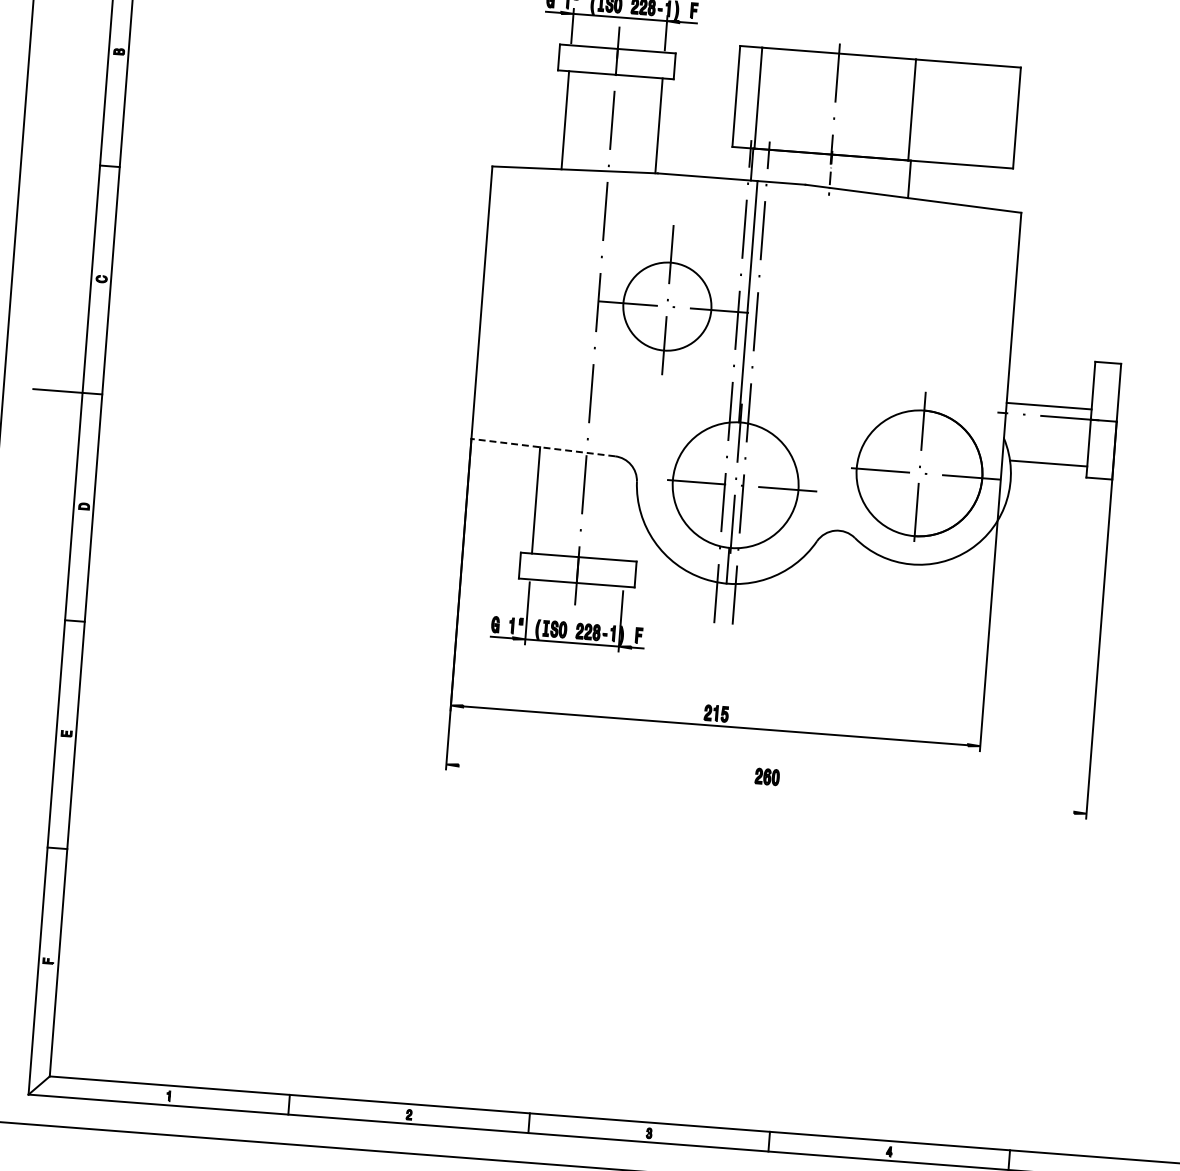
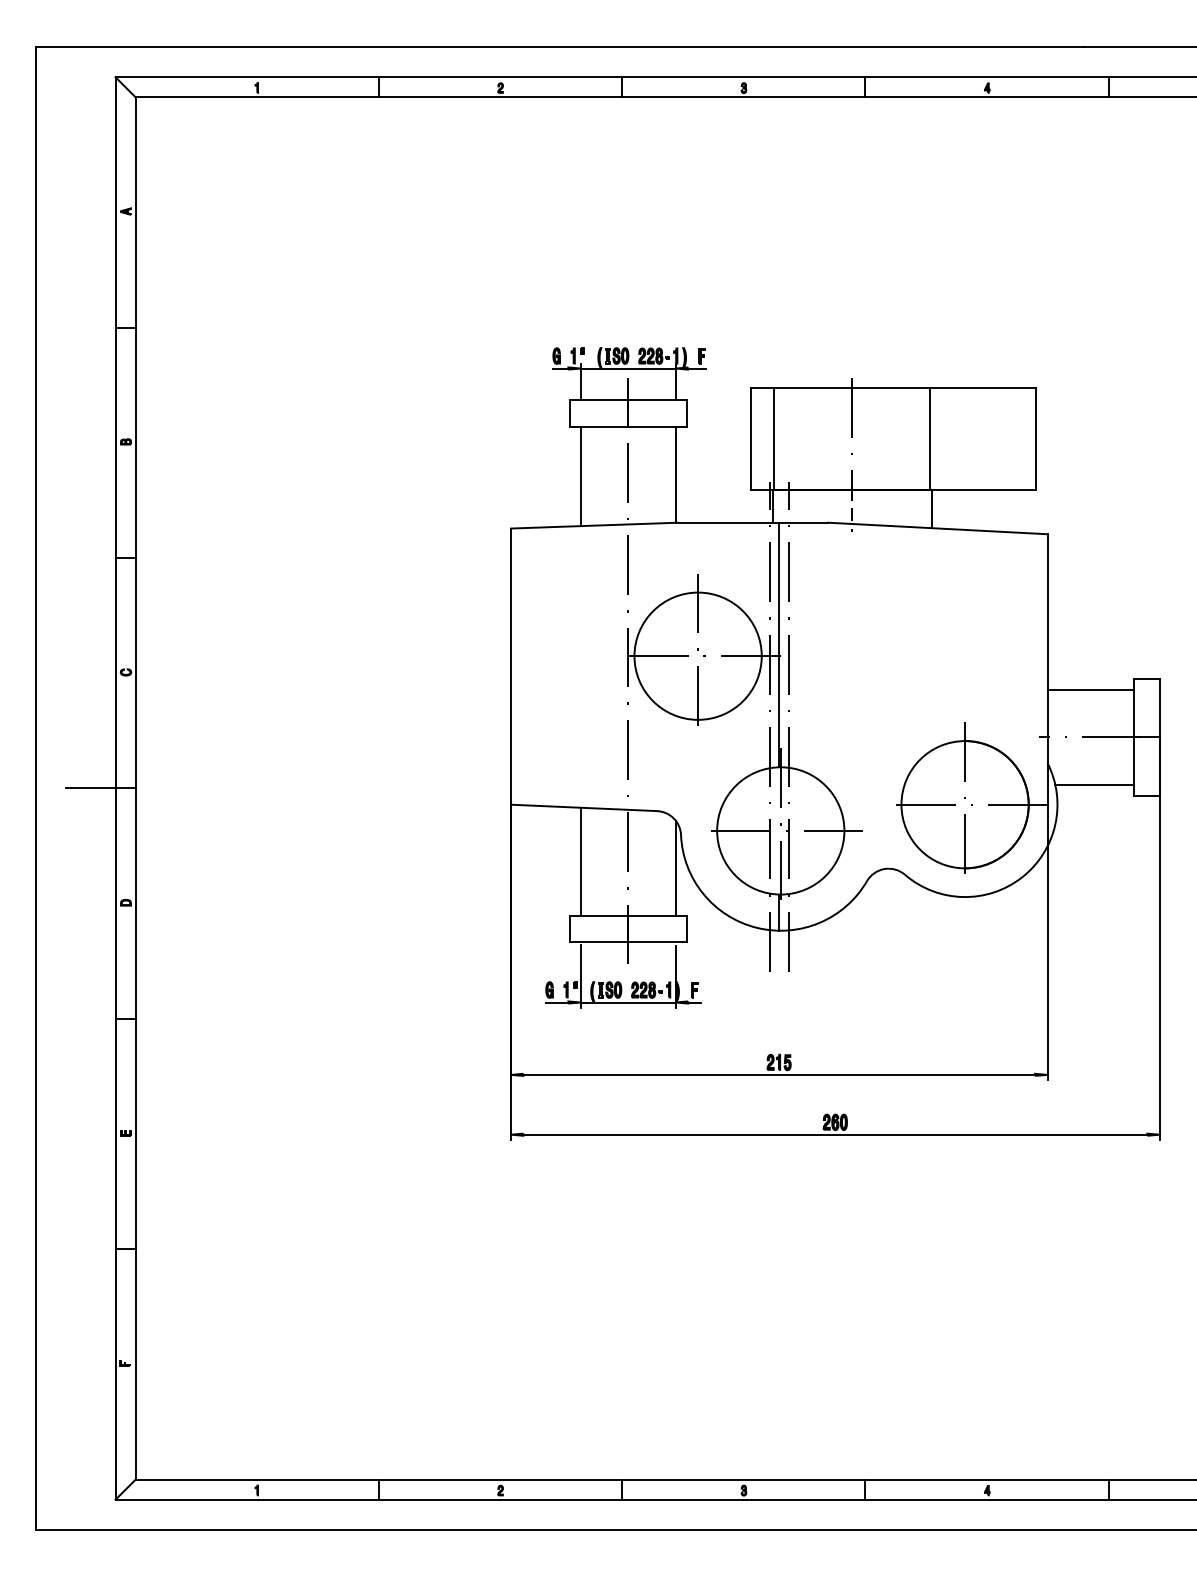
circle: (666, 305) -> (697, 655), size x1.43
line: (1049, 405) -> (1090, 689), moved
line: (542, 447) -> (583, 807), dashed -> solid
line: (629, 513) -> (675, 867), added
line: (766, 788) -> (835, 1134), added

